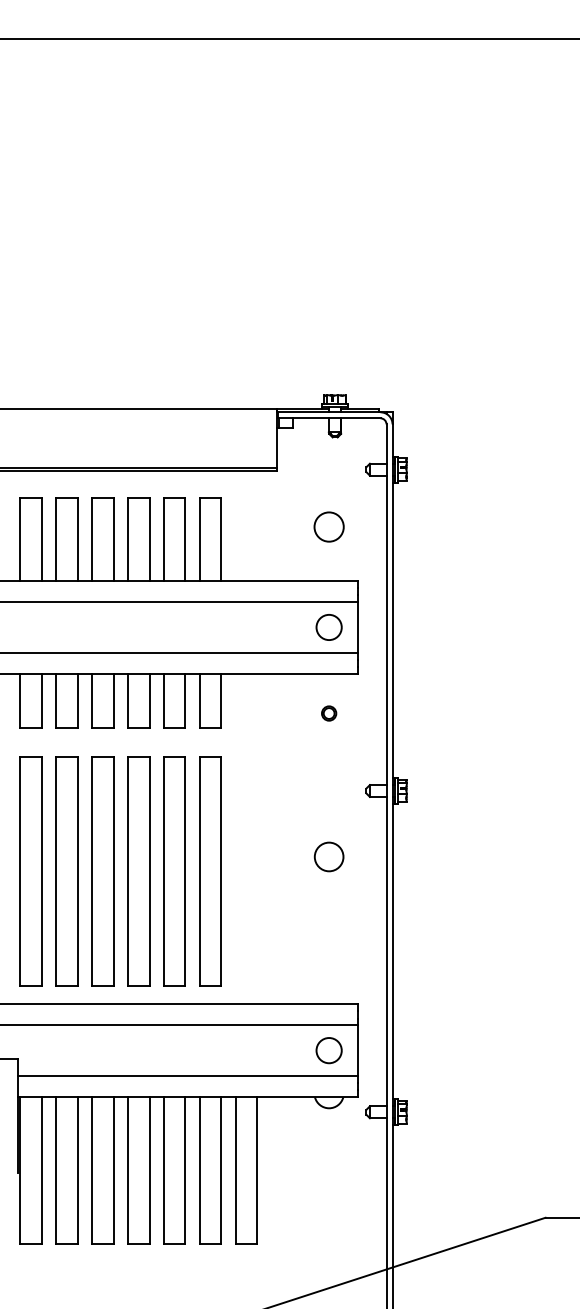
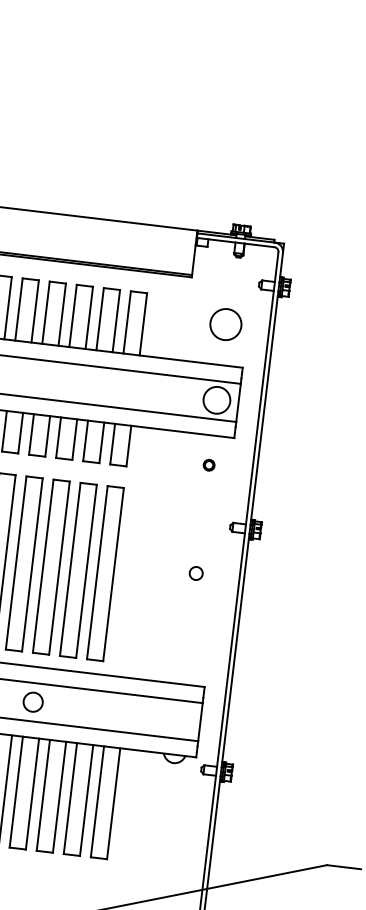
circle: (328, 526) -> (225, 324), size x1.4
circle: (328, 627) -> (216, 400), size x1.4
circle: (328, 856) -> (195, 573), size x0.6
circle: (328, 1050) -> (32, 702), moved

